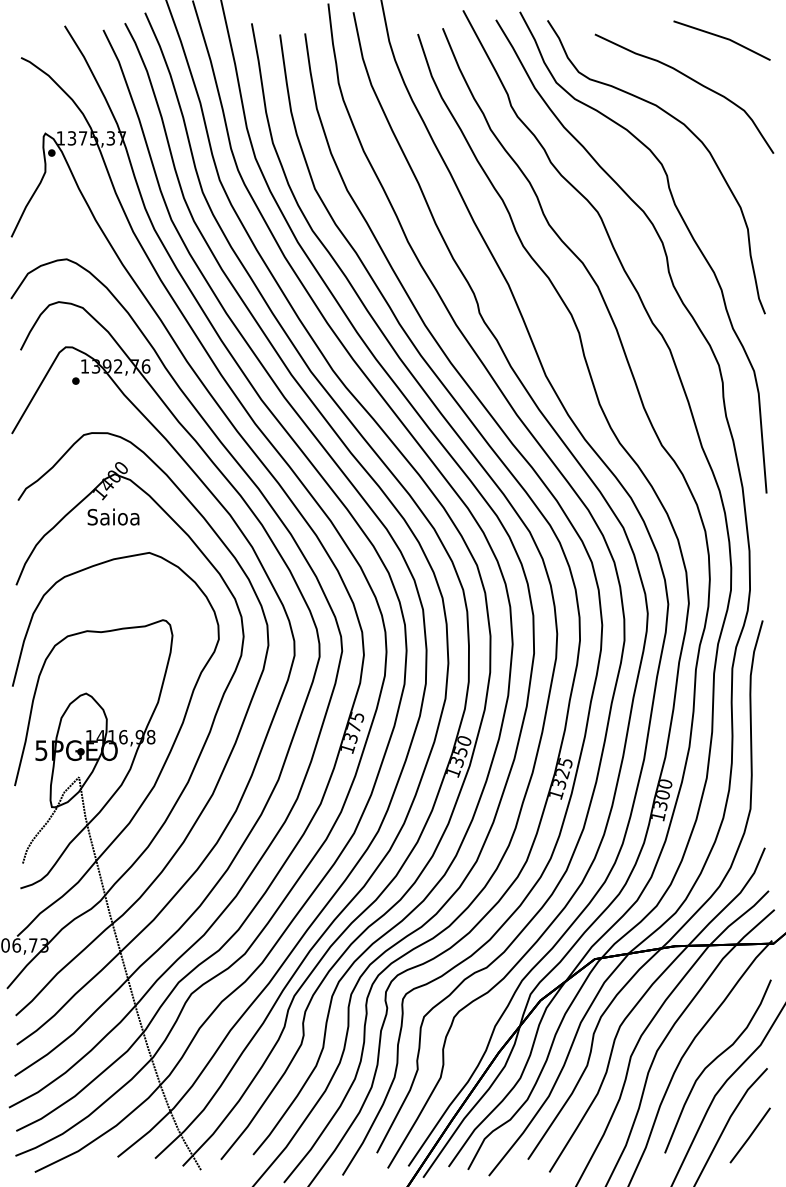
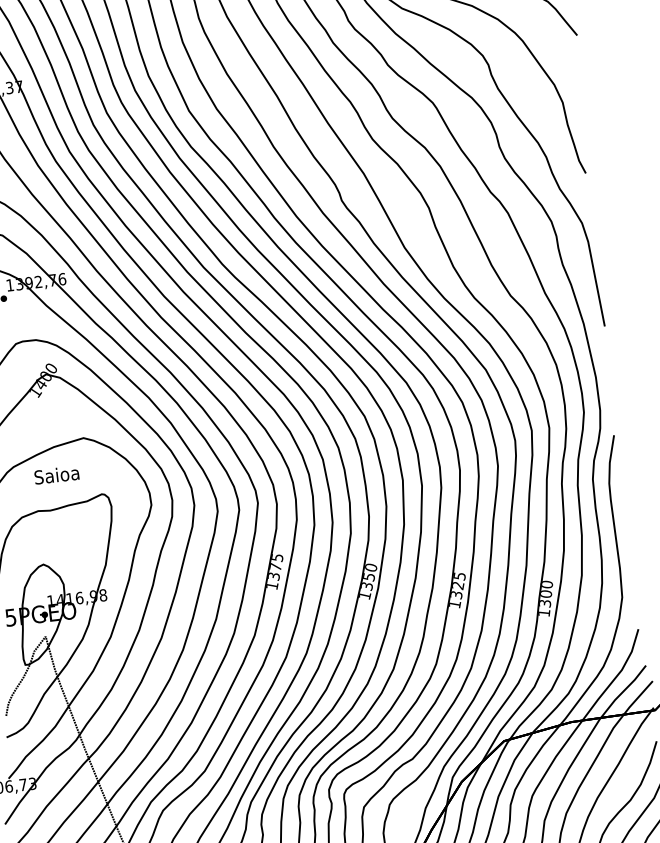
text: (113, 516) -> (56, 474), moved

